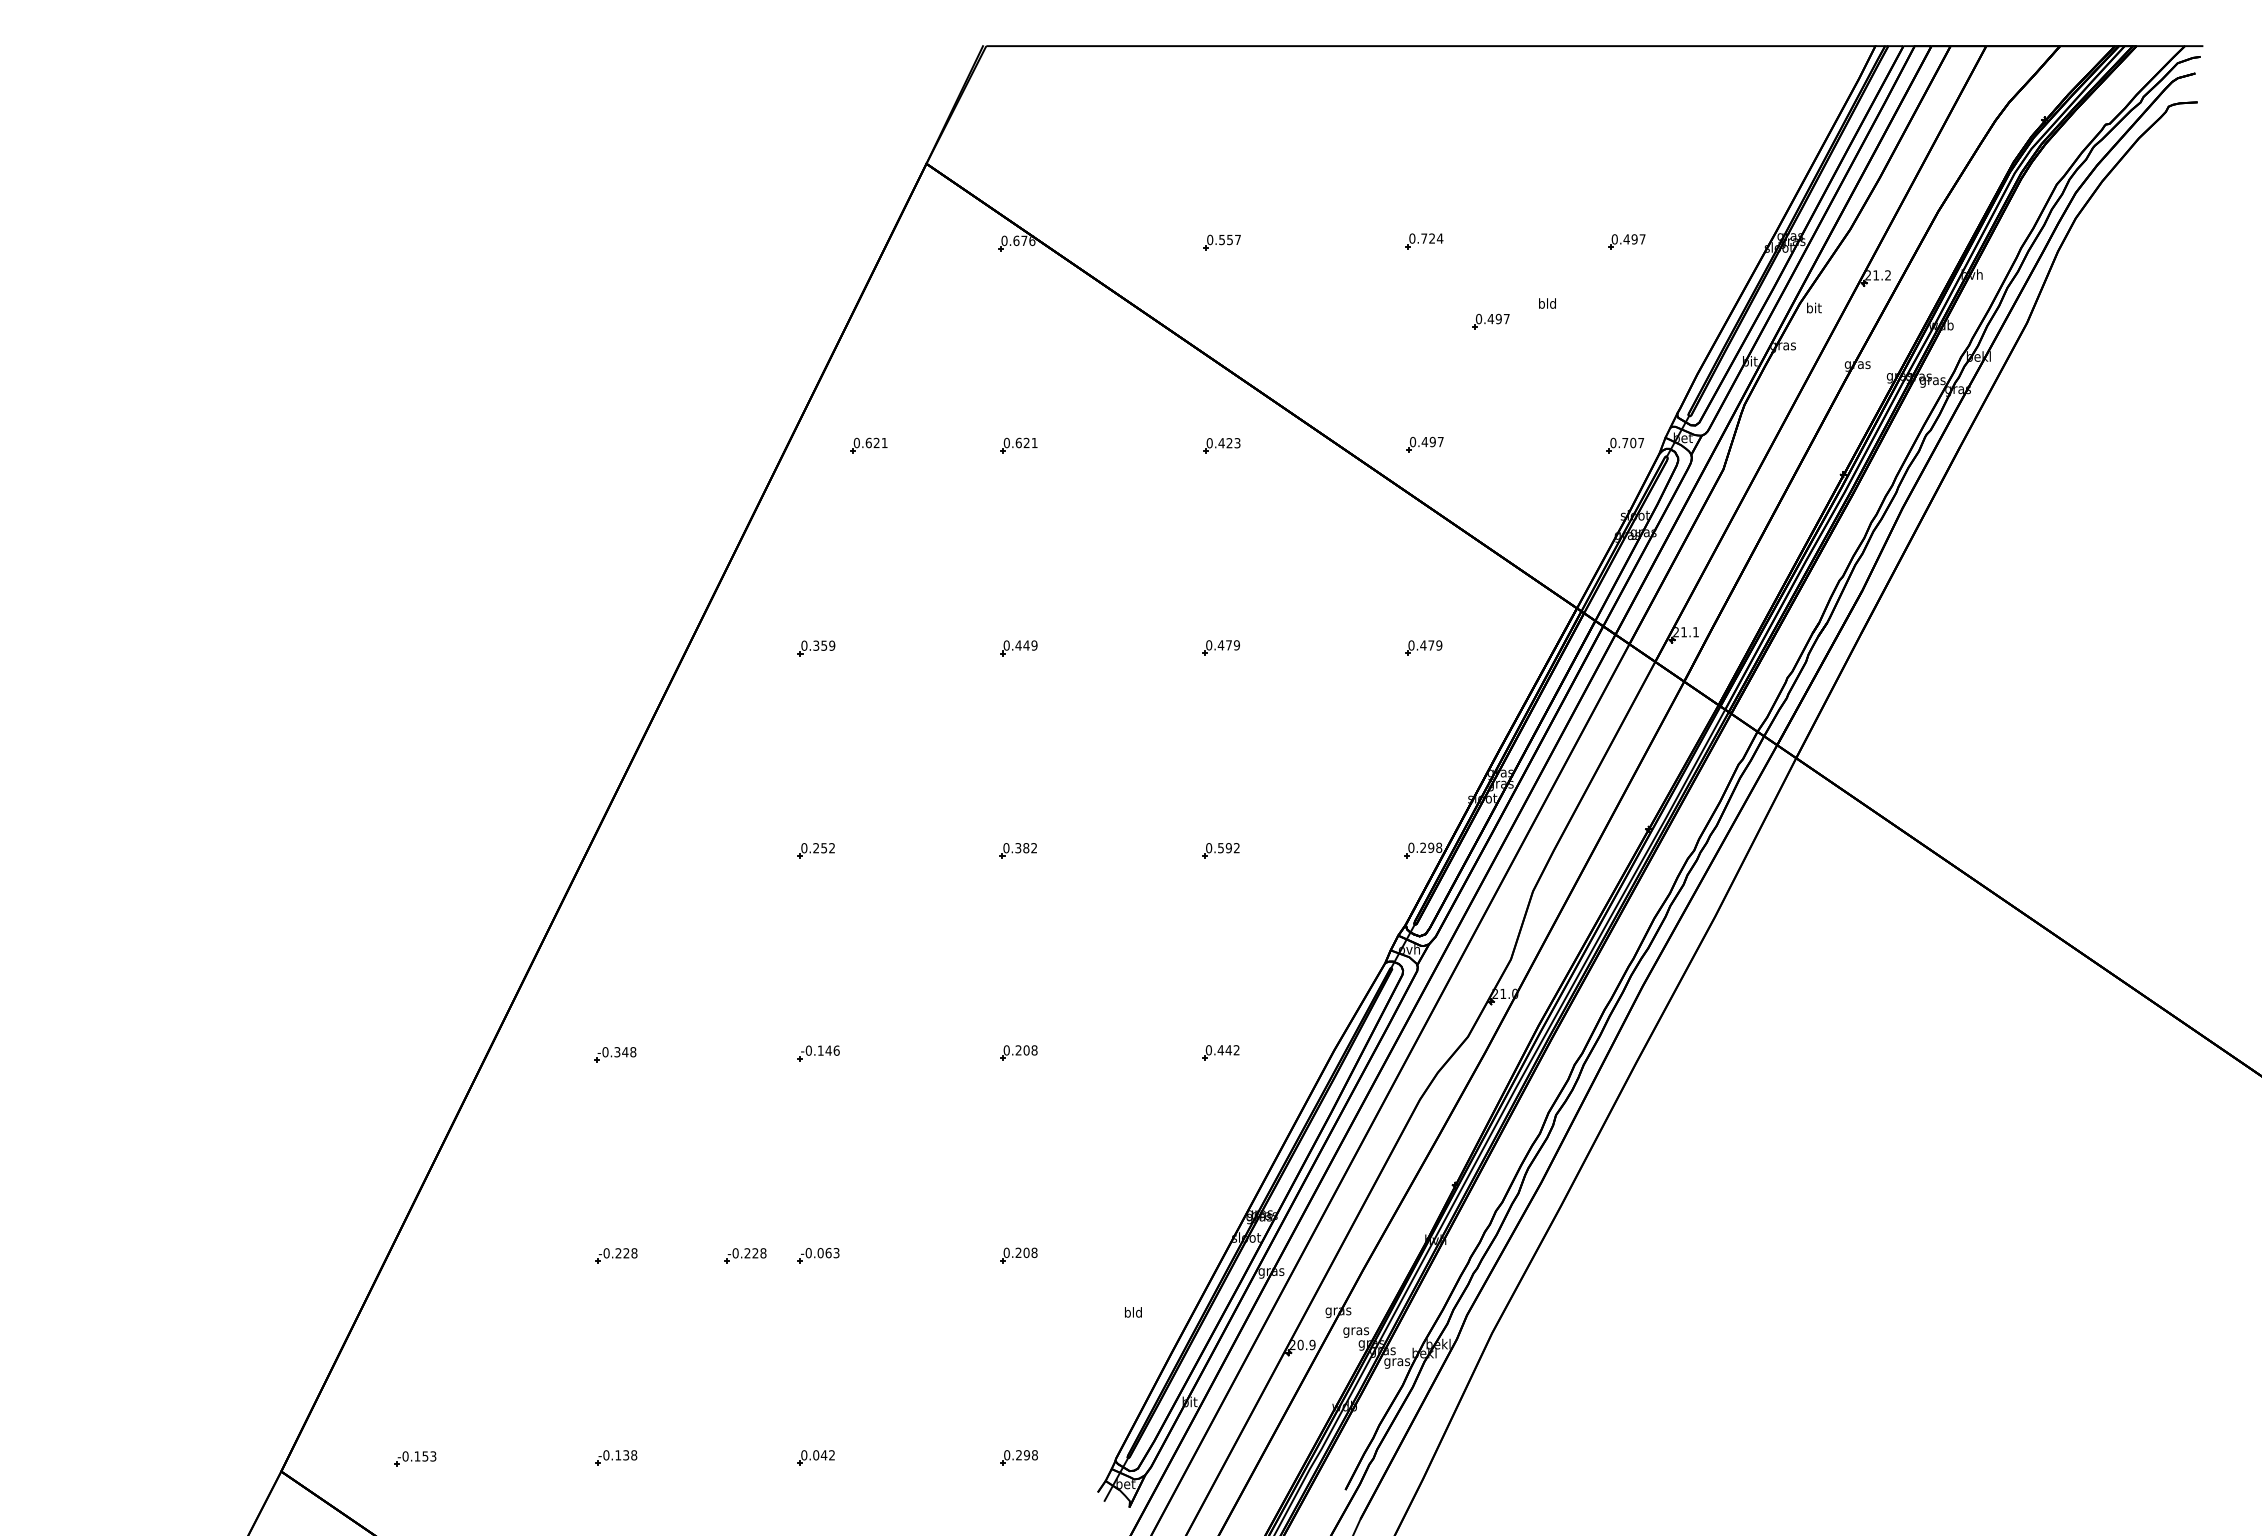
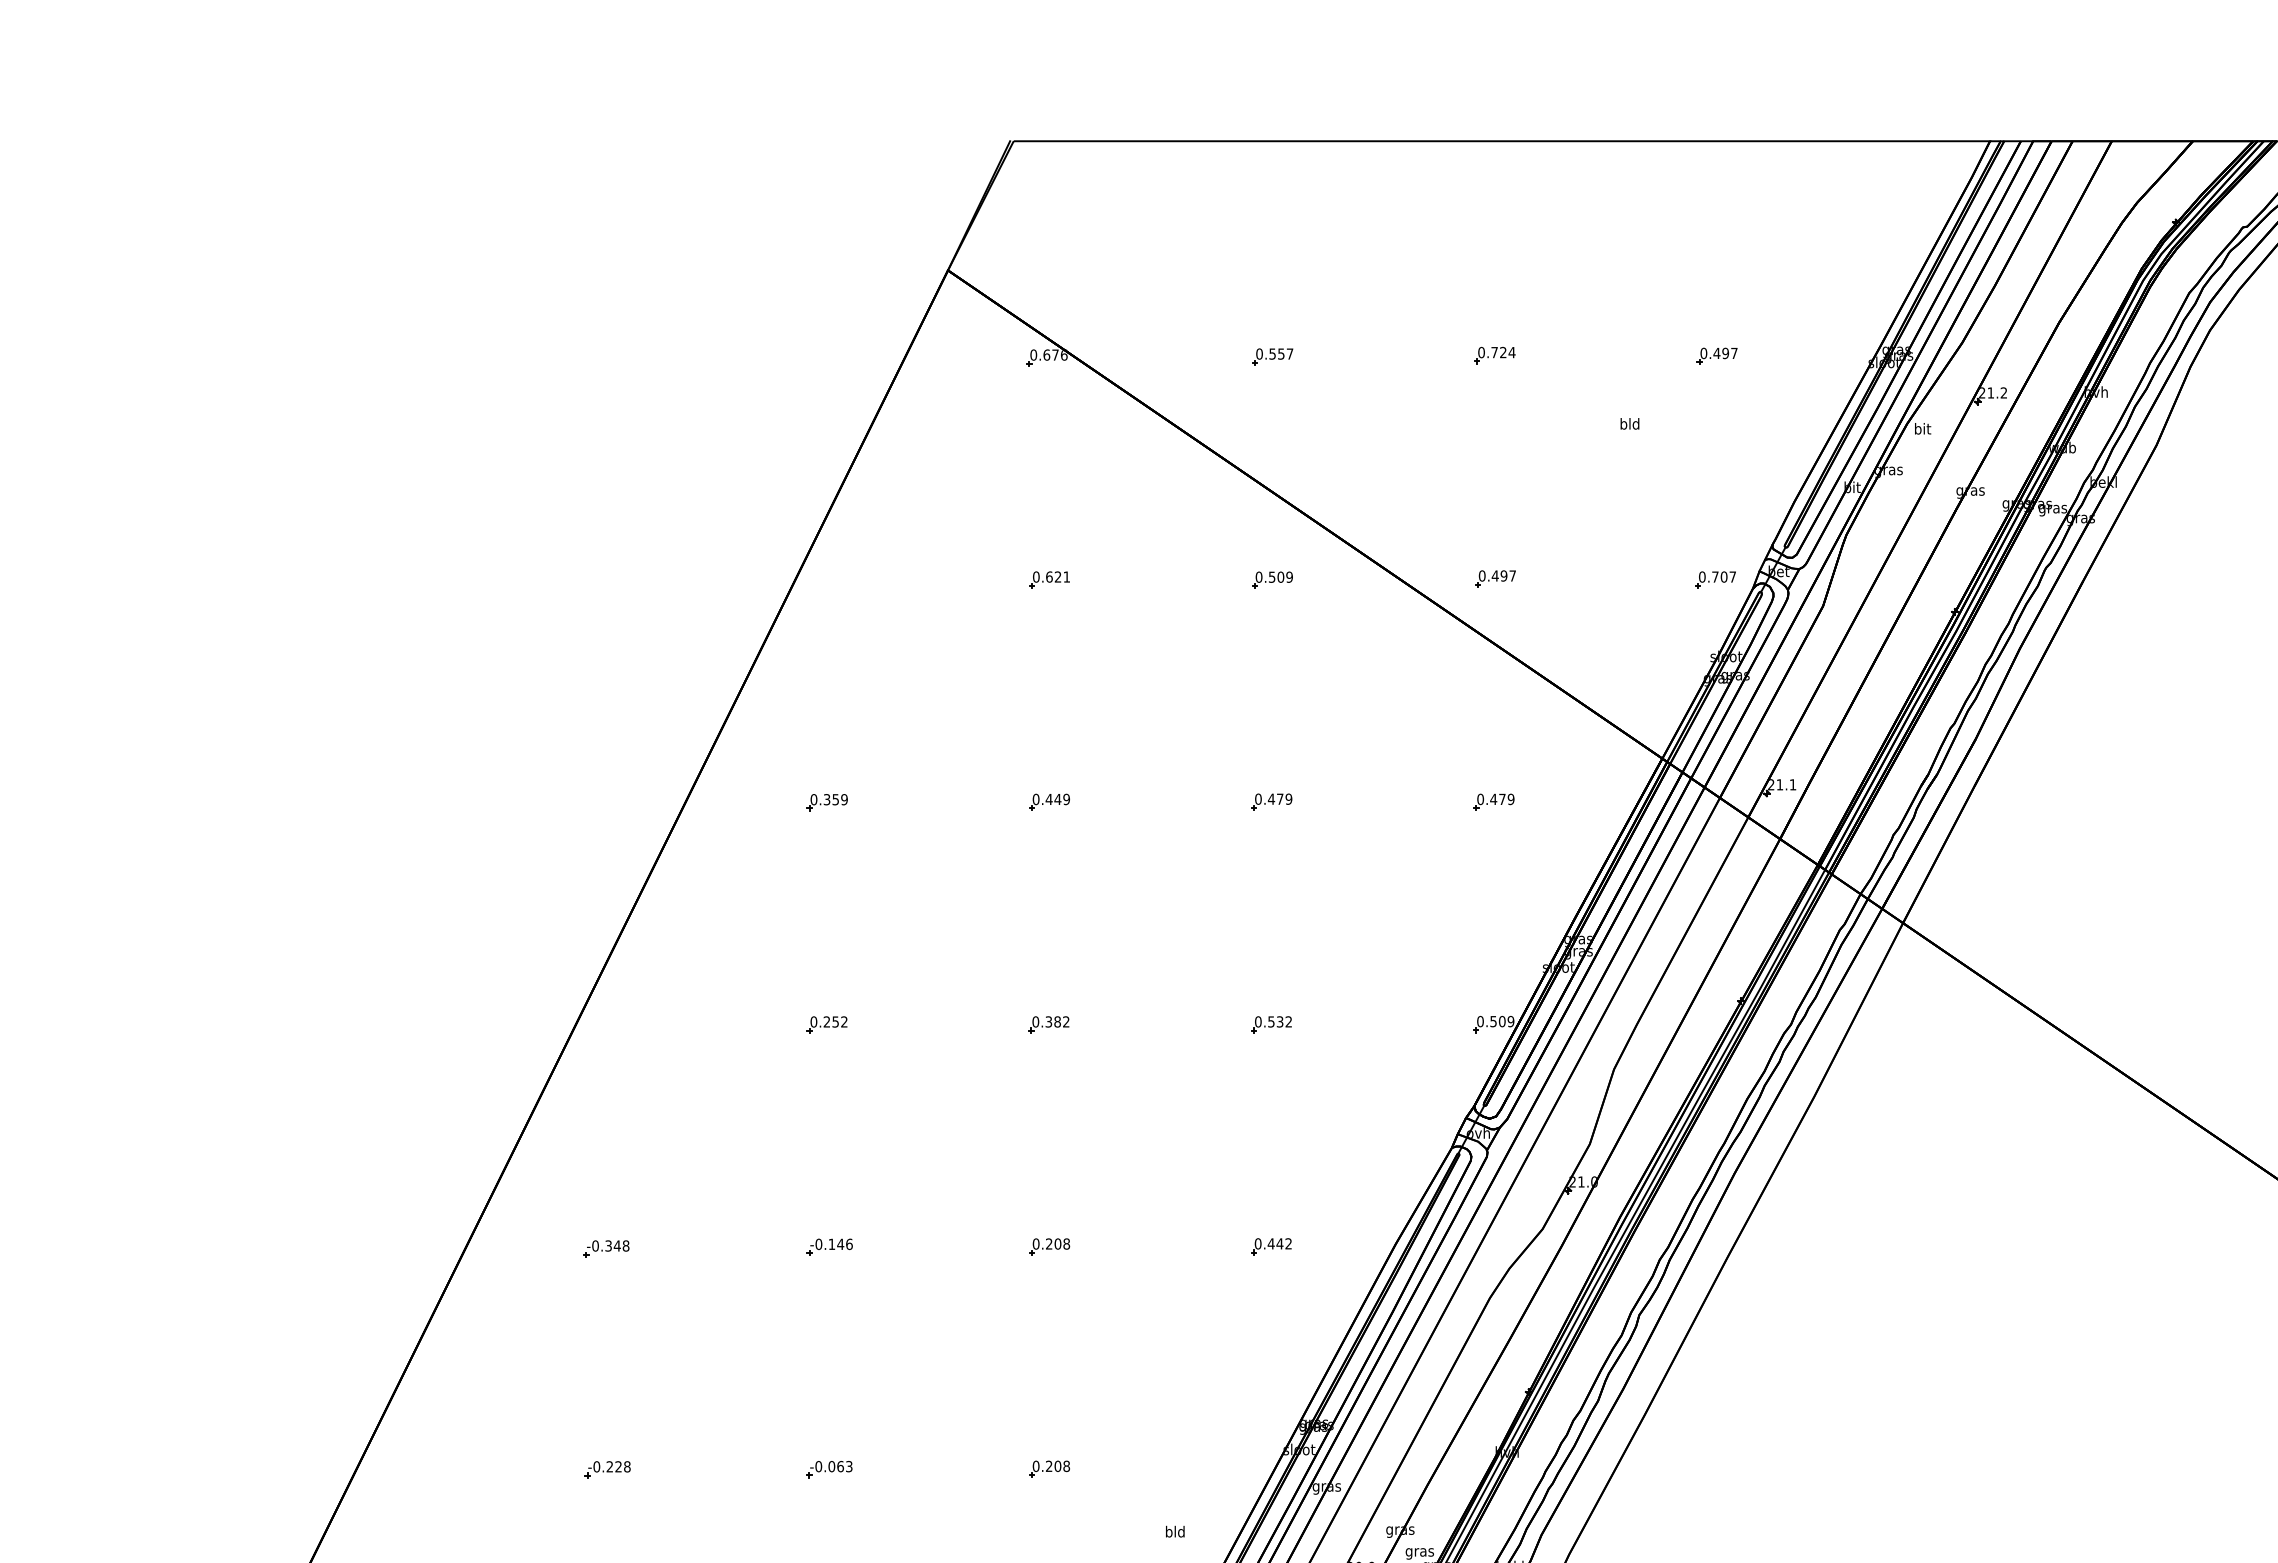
part: (1490, 321) -> (1567, 443), removed
text: (1229, 443) -> (1280, 577), 0.423 -> 0.509
part: (868, 445) -> (884, 579), removed
text: (1431, 847) -> (1502, 1021), 0.298 -> 0.509
text: (1228, 848) -> (1279, 1022), 0.592 -> 0.532
part: (745, 1255) -> (749, 1469), removed

